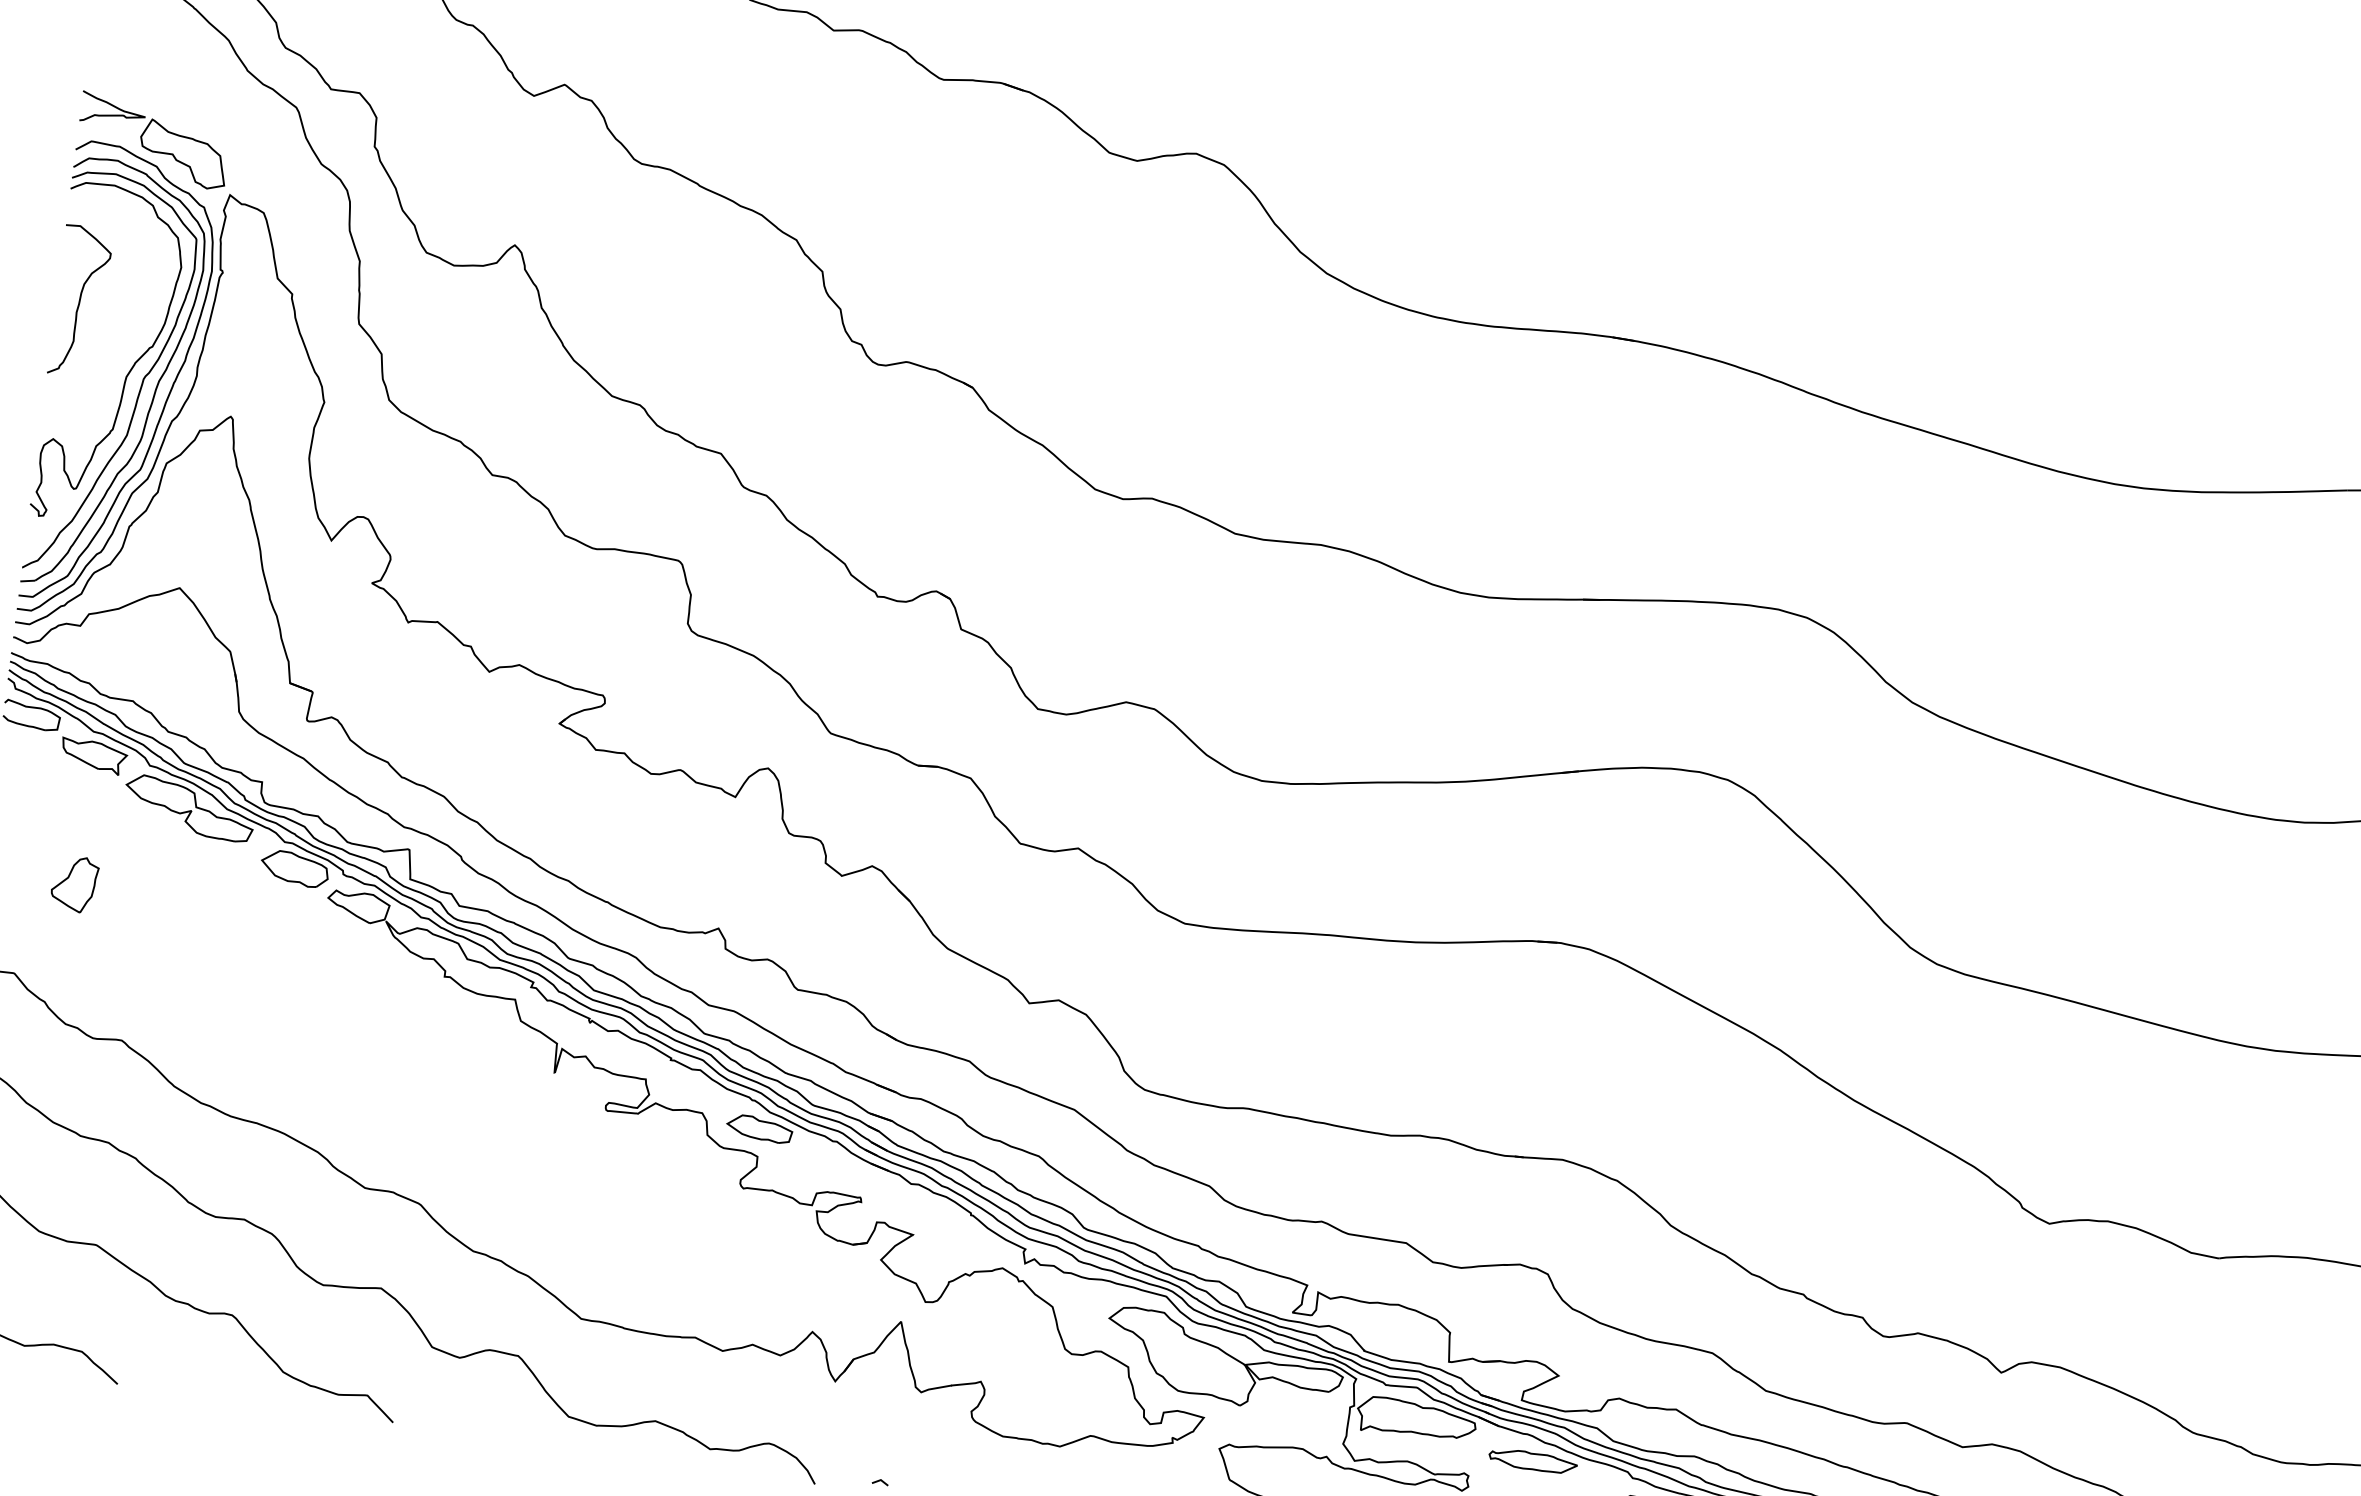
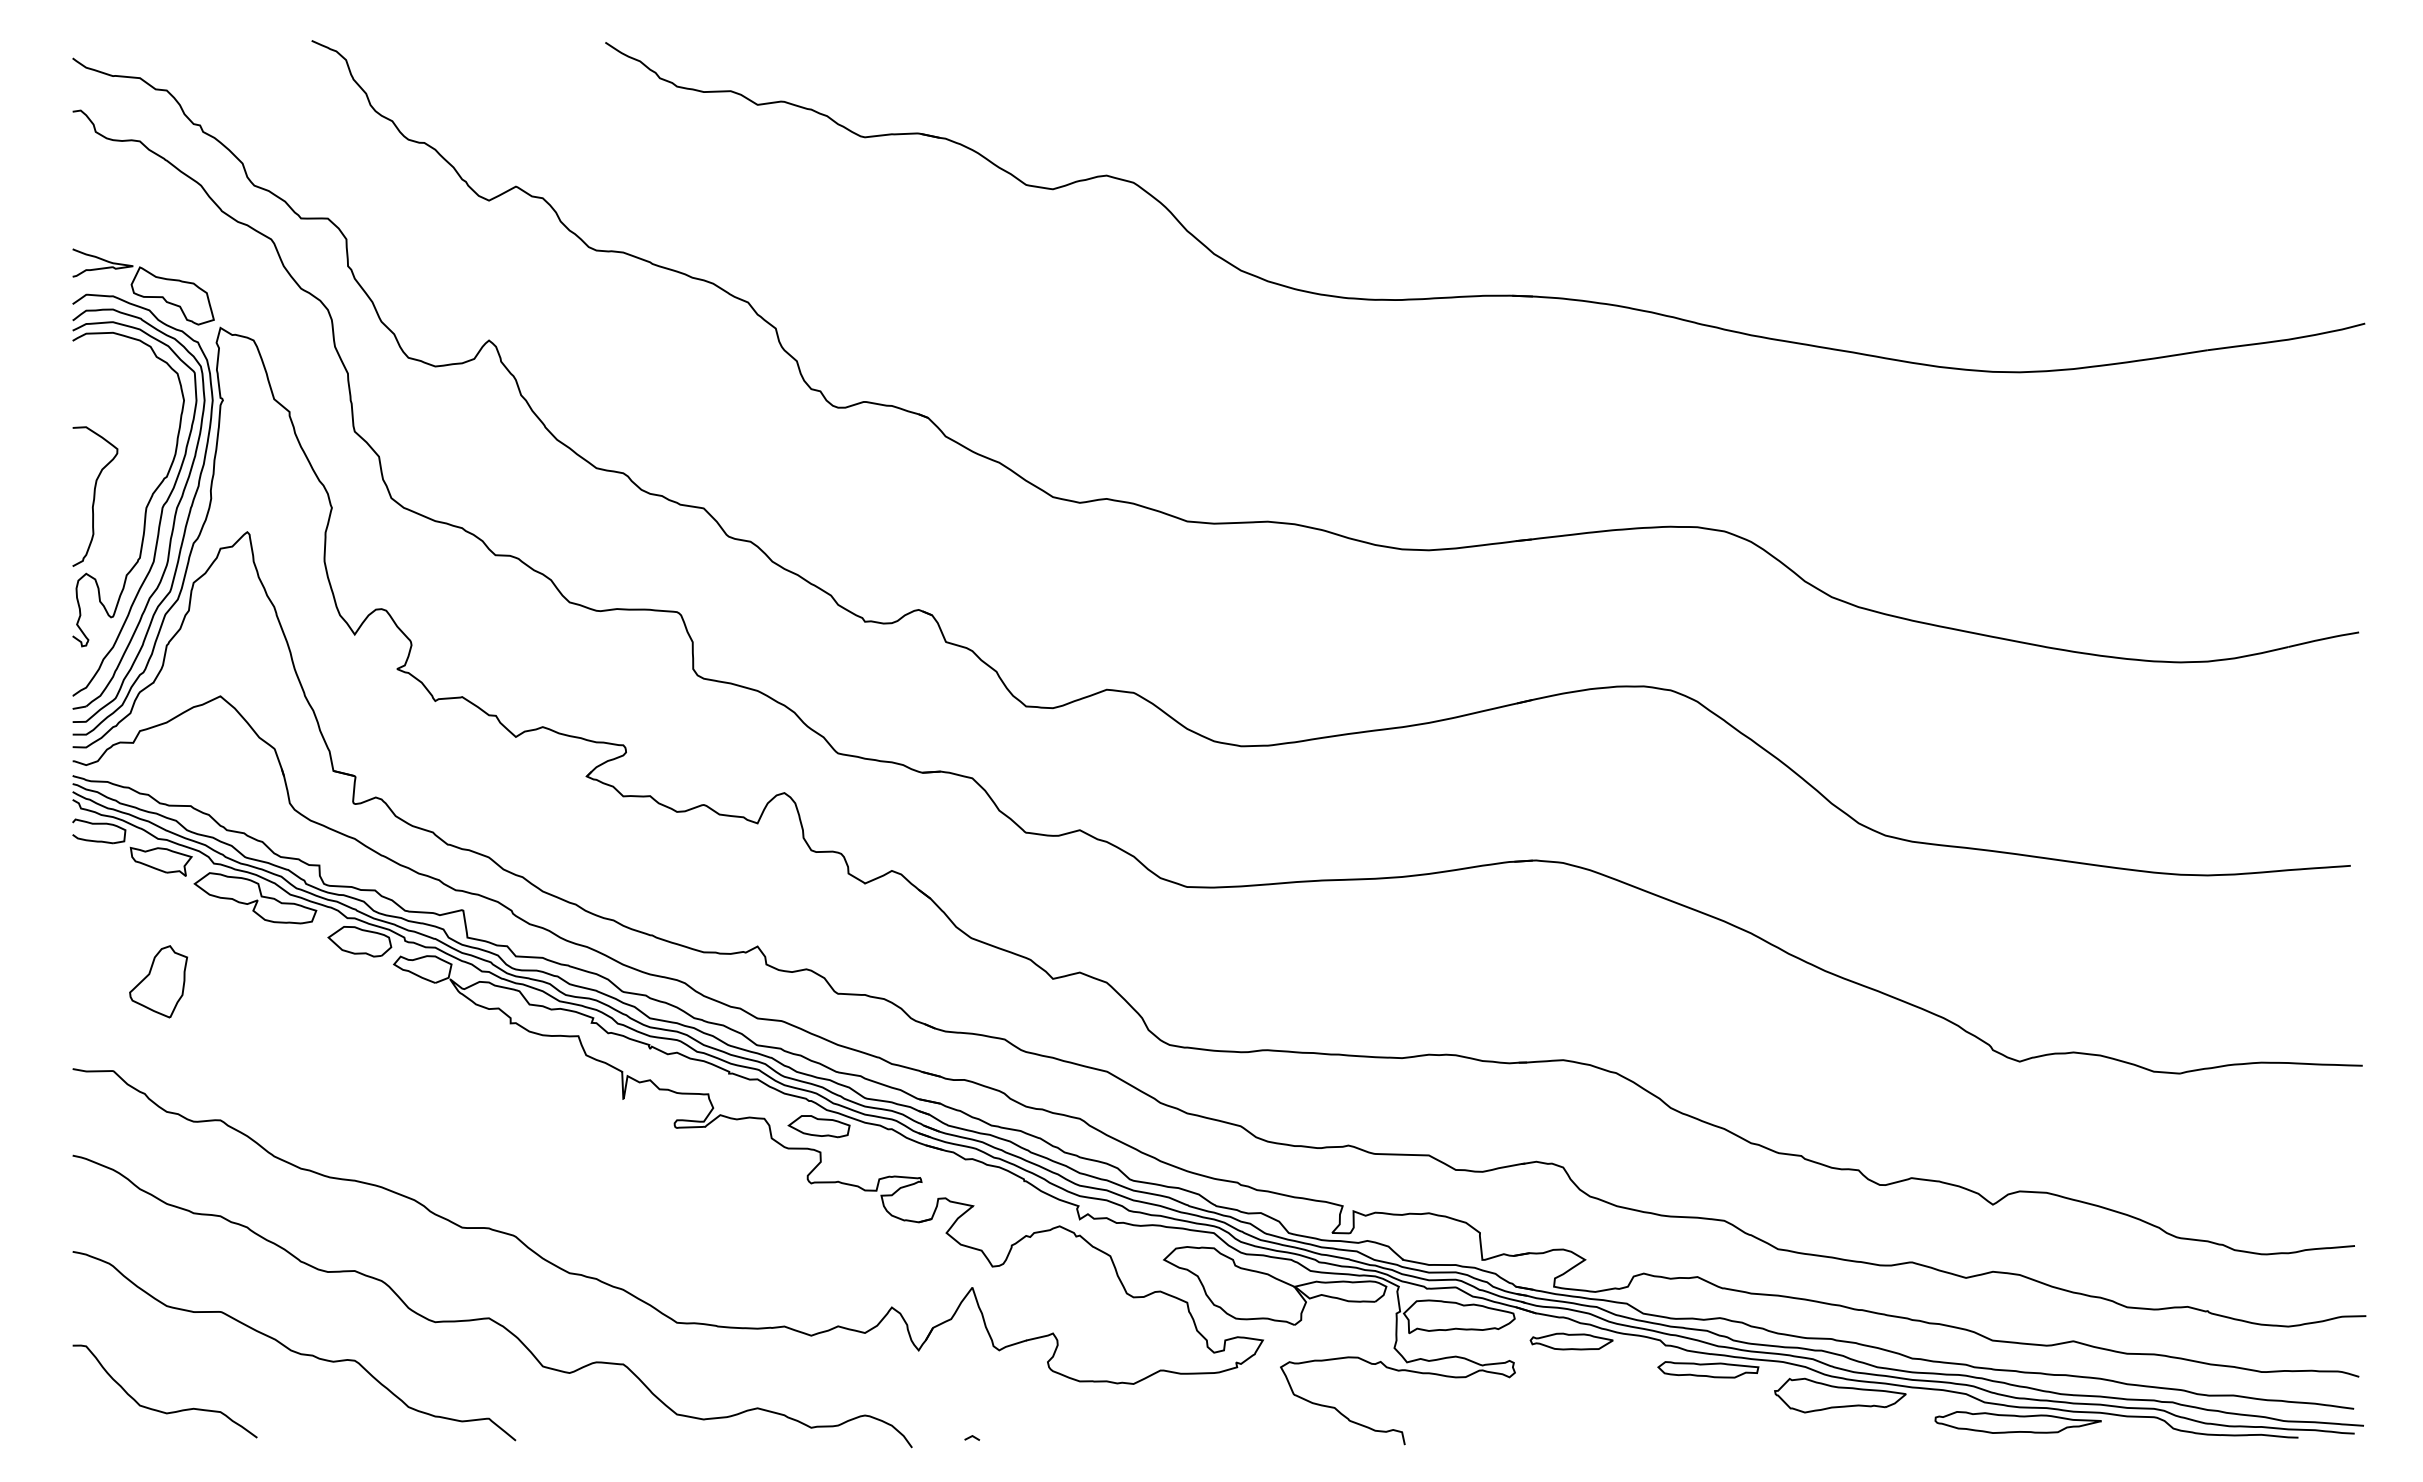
curve: (80, 301) -> (95, 496), moved
part: (74, 883) -> (158, 981), size x1.4

